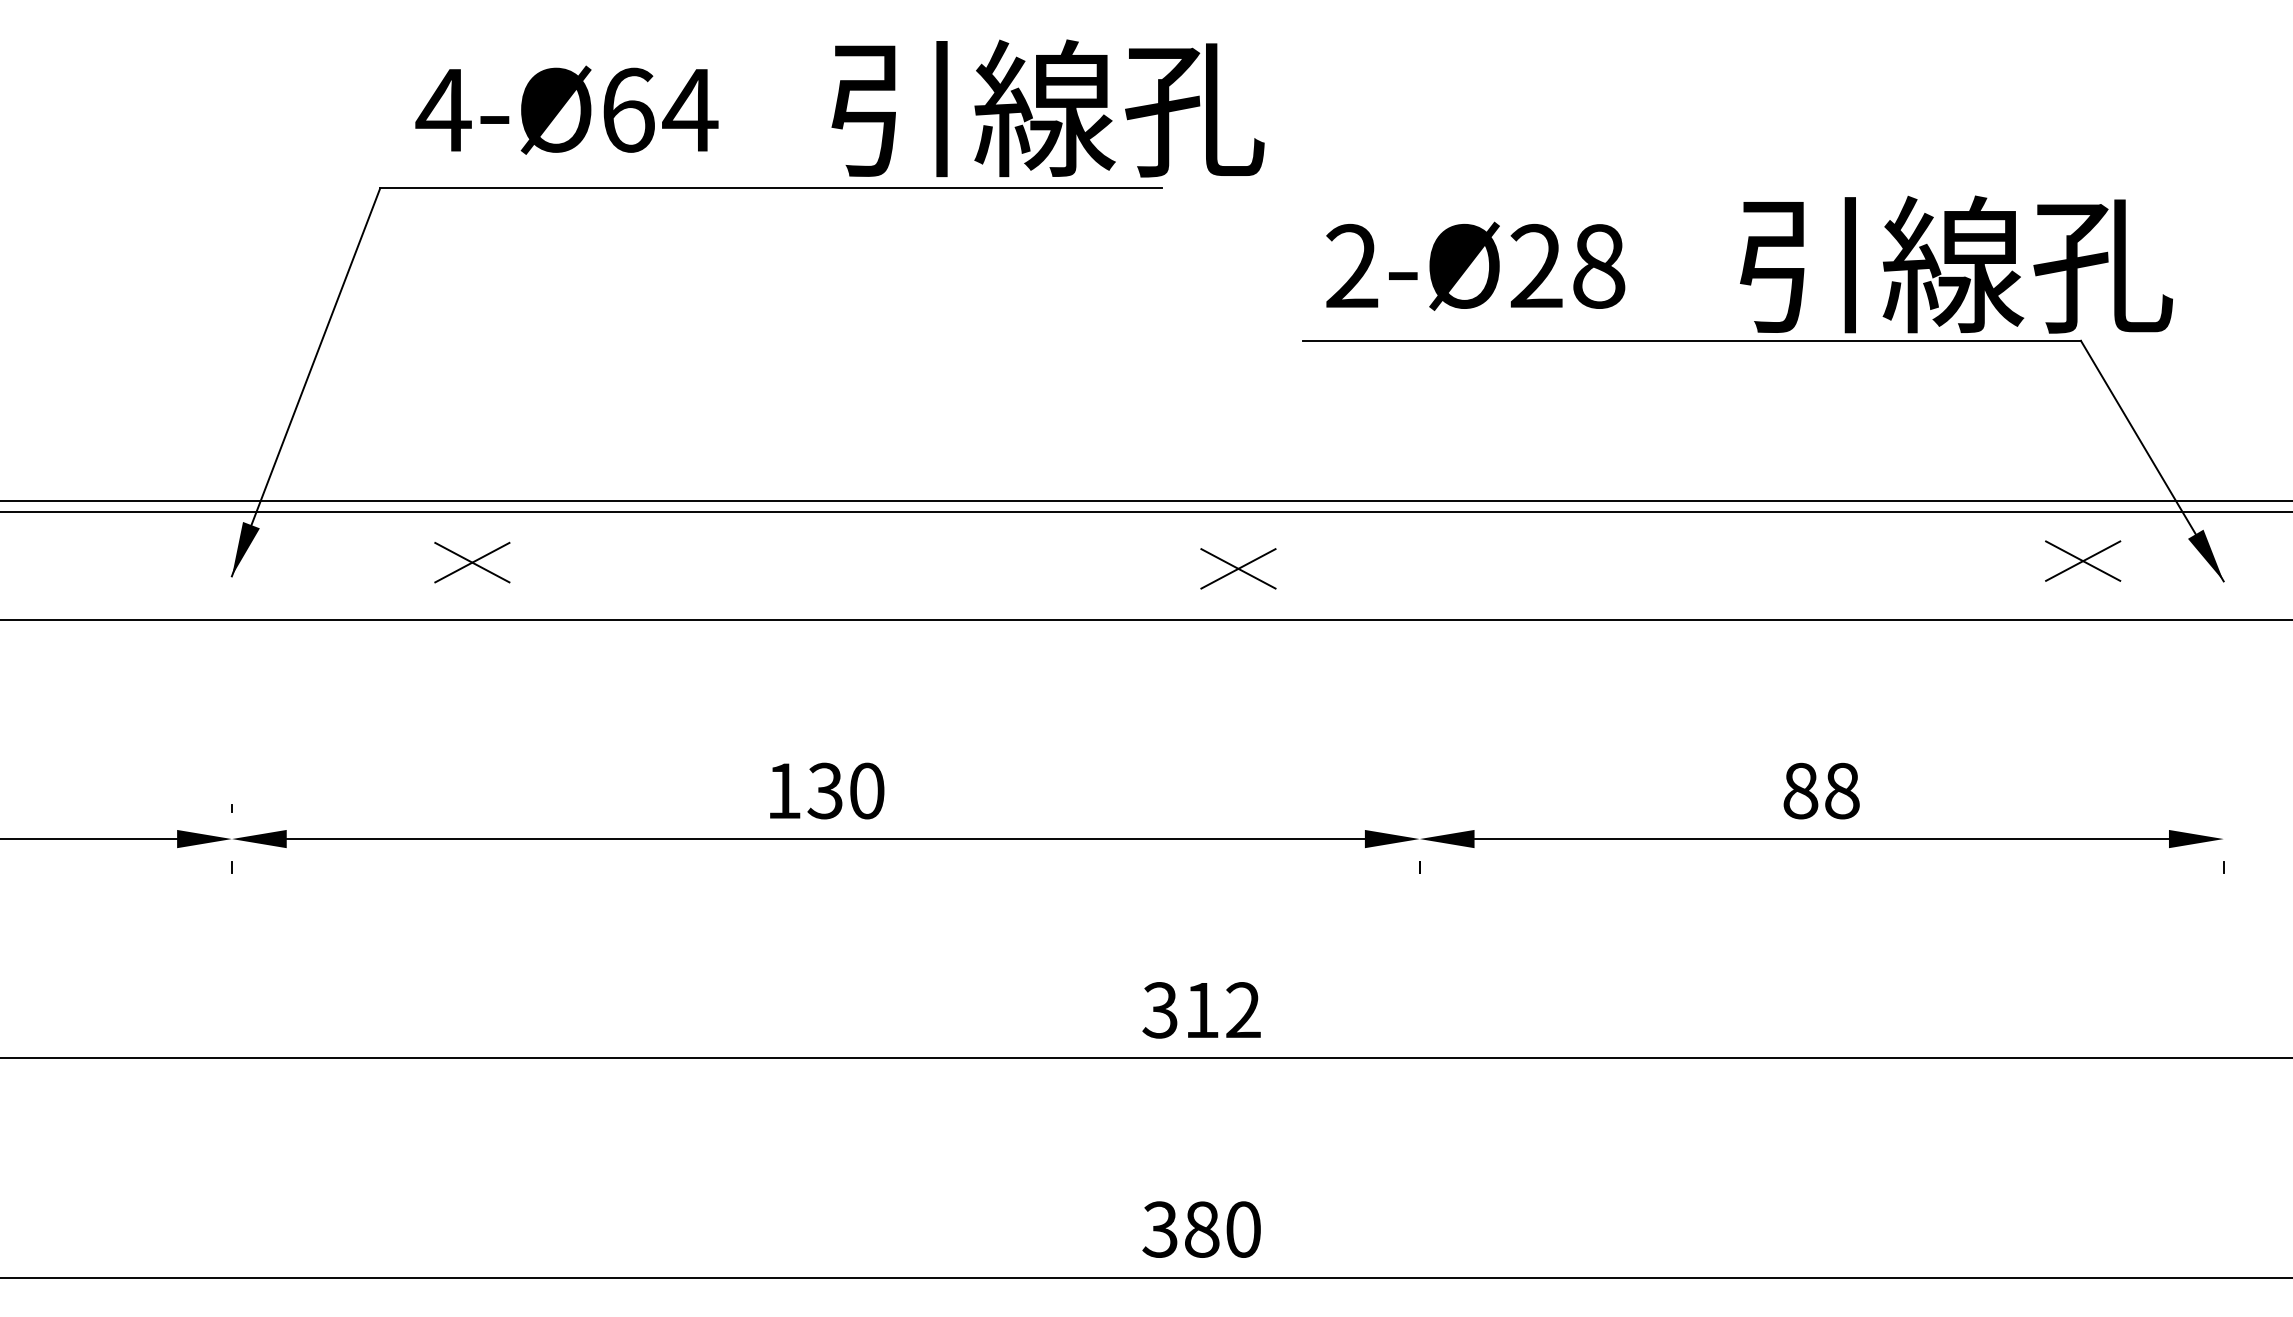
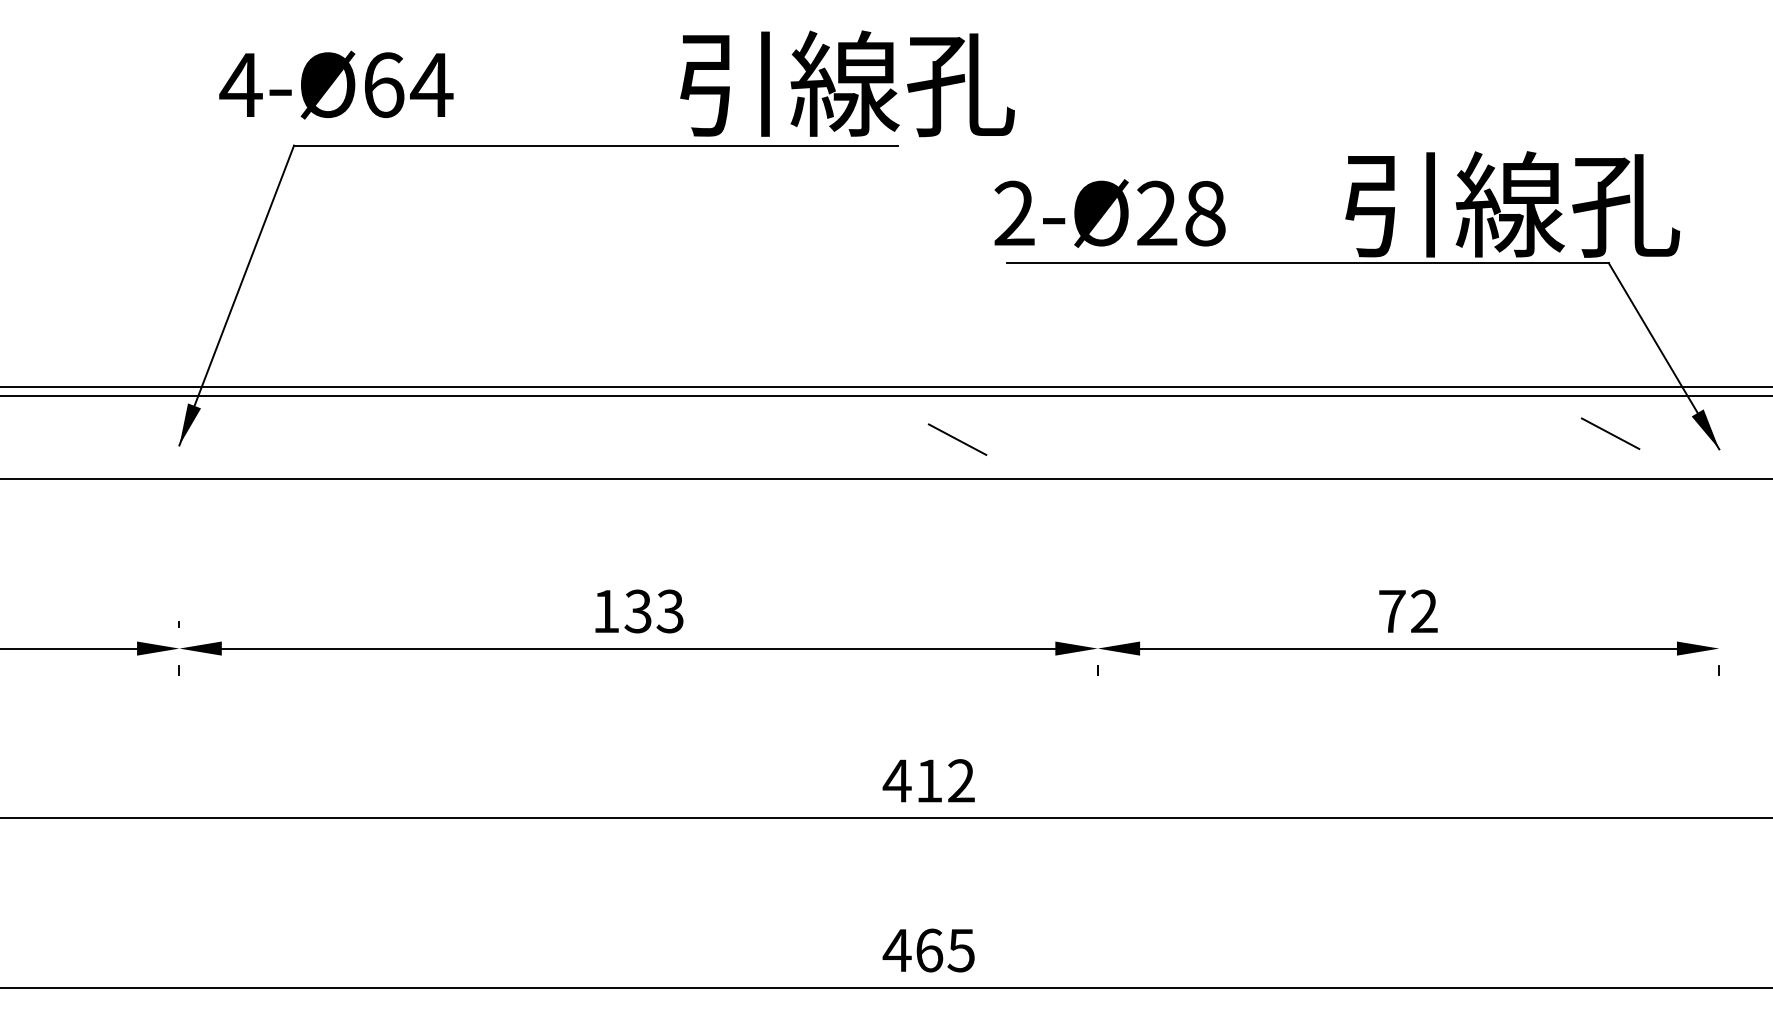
text: (1047, 108) -> (847, 83), moved
text: (566, 109) -> (336, 84), moved
text: (1475, 265) -> (1109, 212), moved
line: (2083, 560) -> (1610, 433), removed
part: (472, 562) -> (365, 434), removed
line: (1238, 568) -> (957, 439), removed
text: (866, 790) -> (670, 611), 130 -> 133
text: (1821, 790) -> (1408, 611), 88 -> 72
text: (1160, 1010) -> (897, 781), 312 -> 412
text: (1200, 1229) -> (928, 950), 380 -> 465

